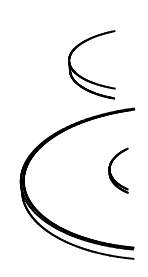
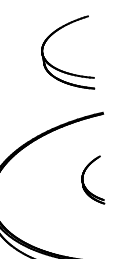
part: (82, 76) -> (58, 68), moved

